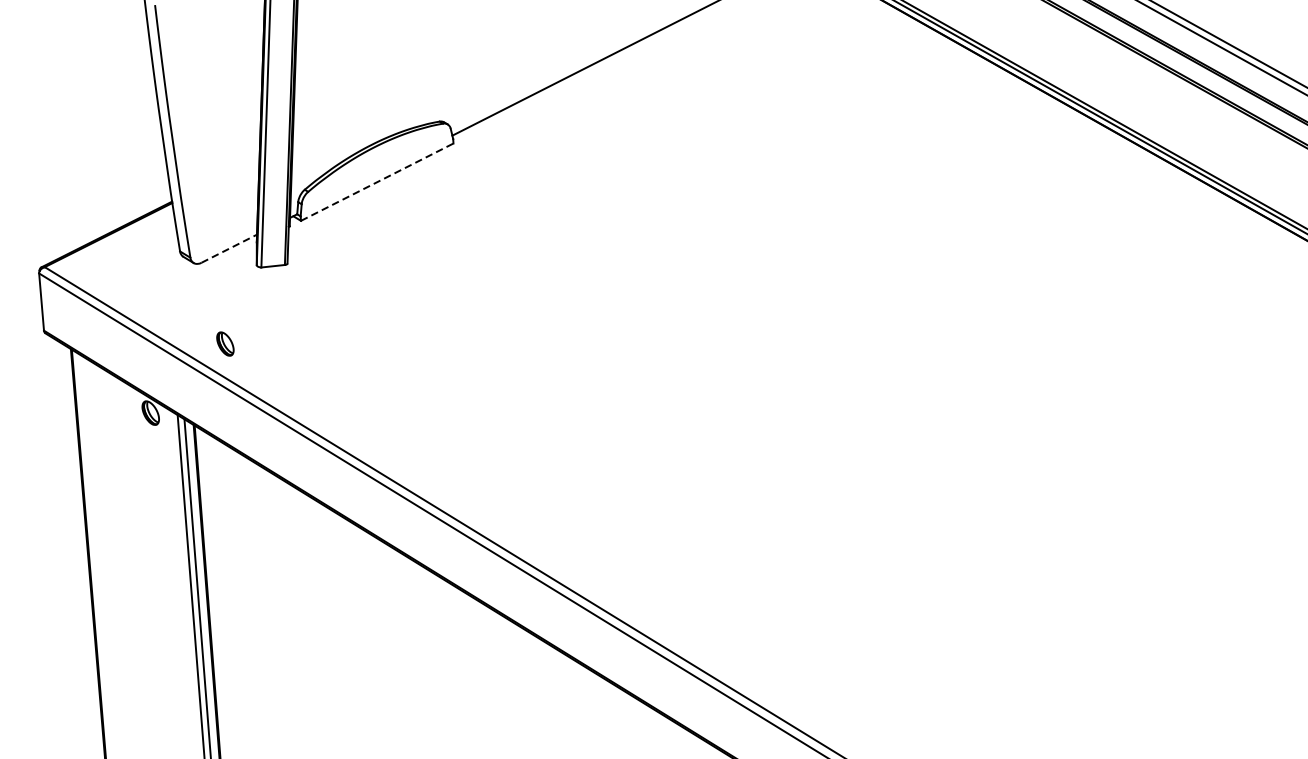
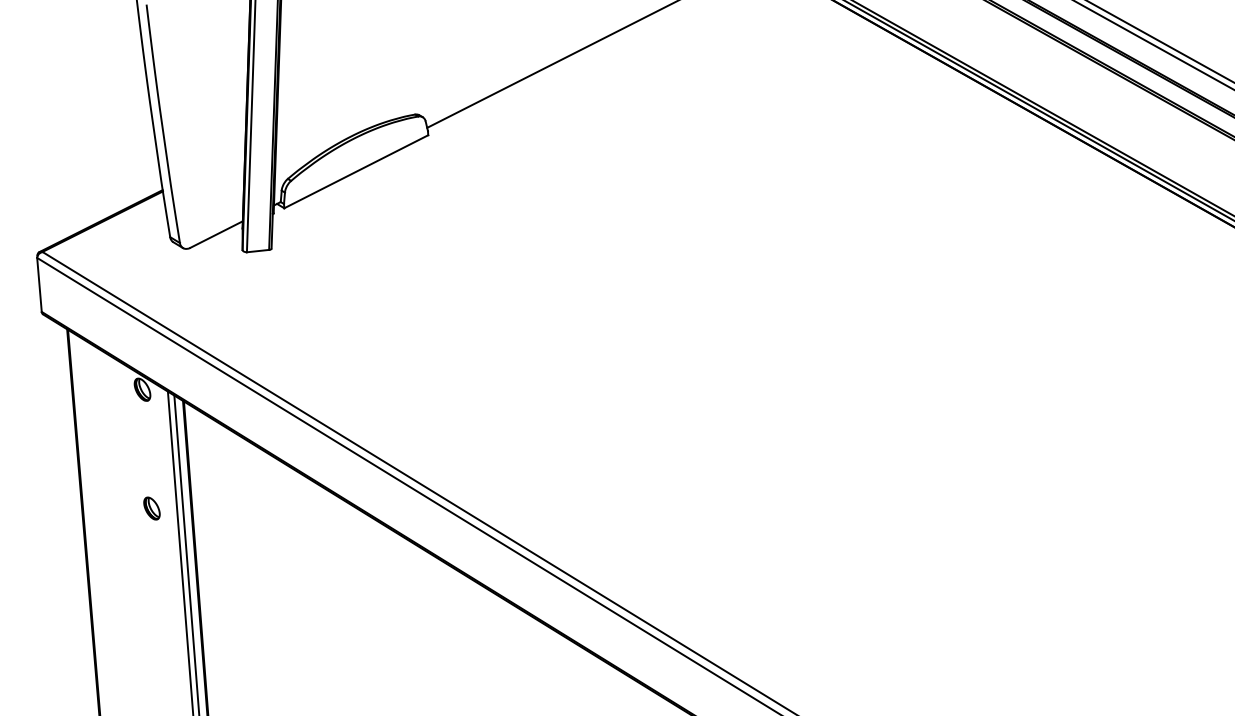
line: (377, 181) -> (356, 171), dashed -> solid
line: (230, 248) -> (217, 234), dashed -> solid
part: (224, 344) -> (151, 508), moved

